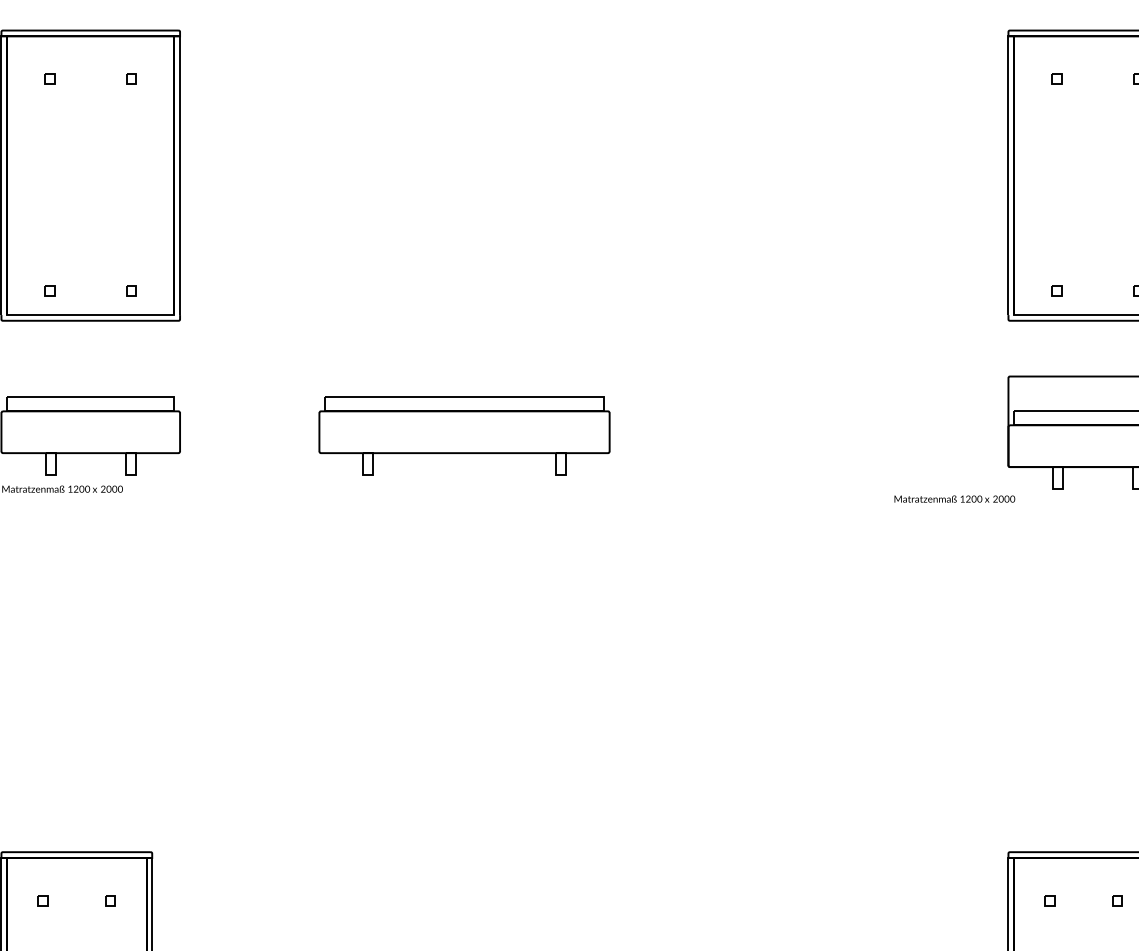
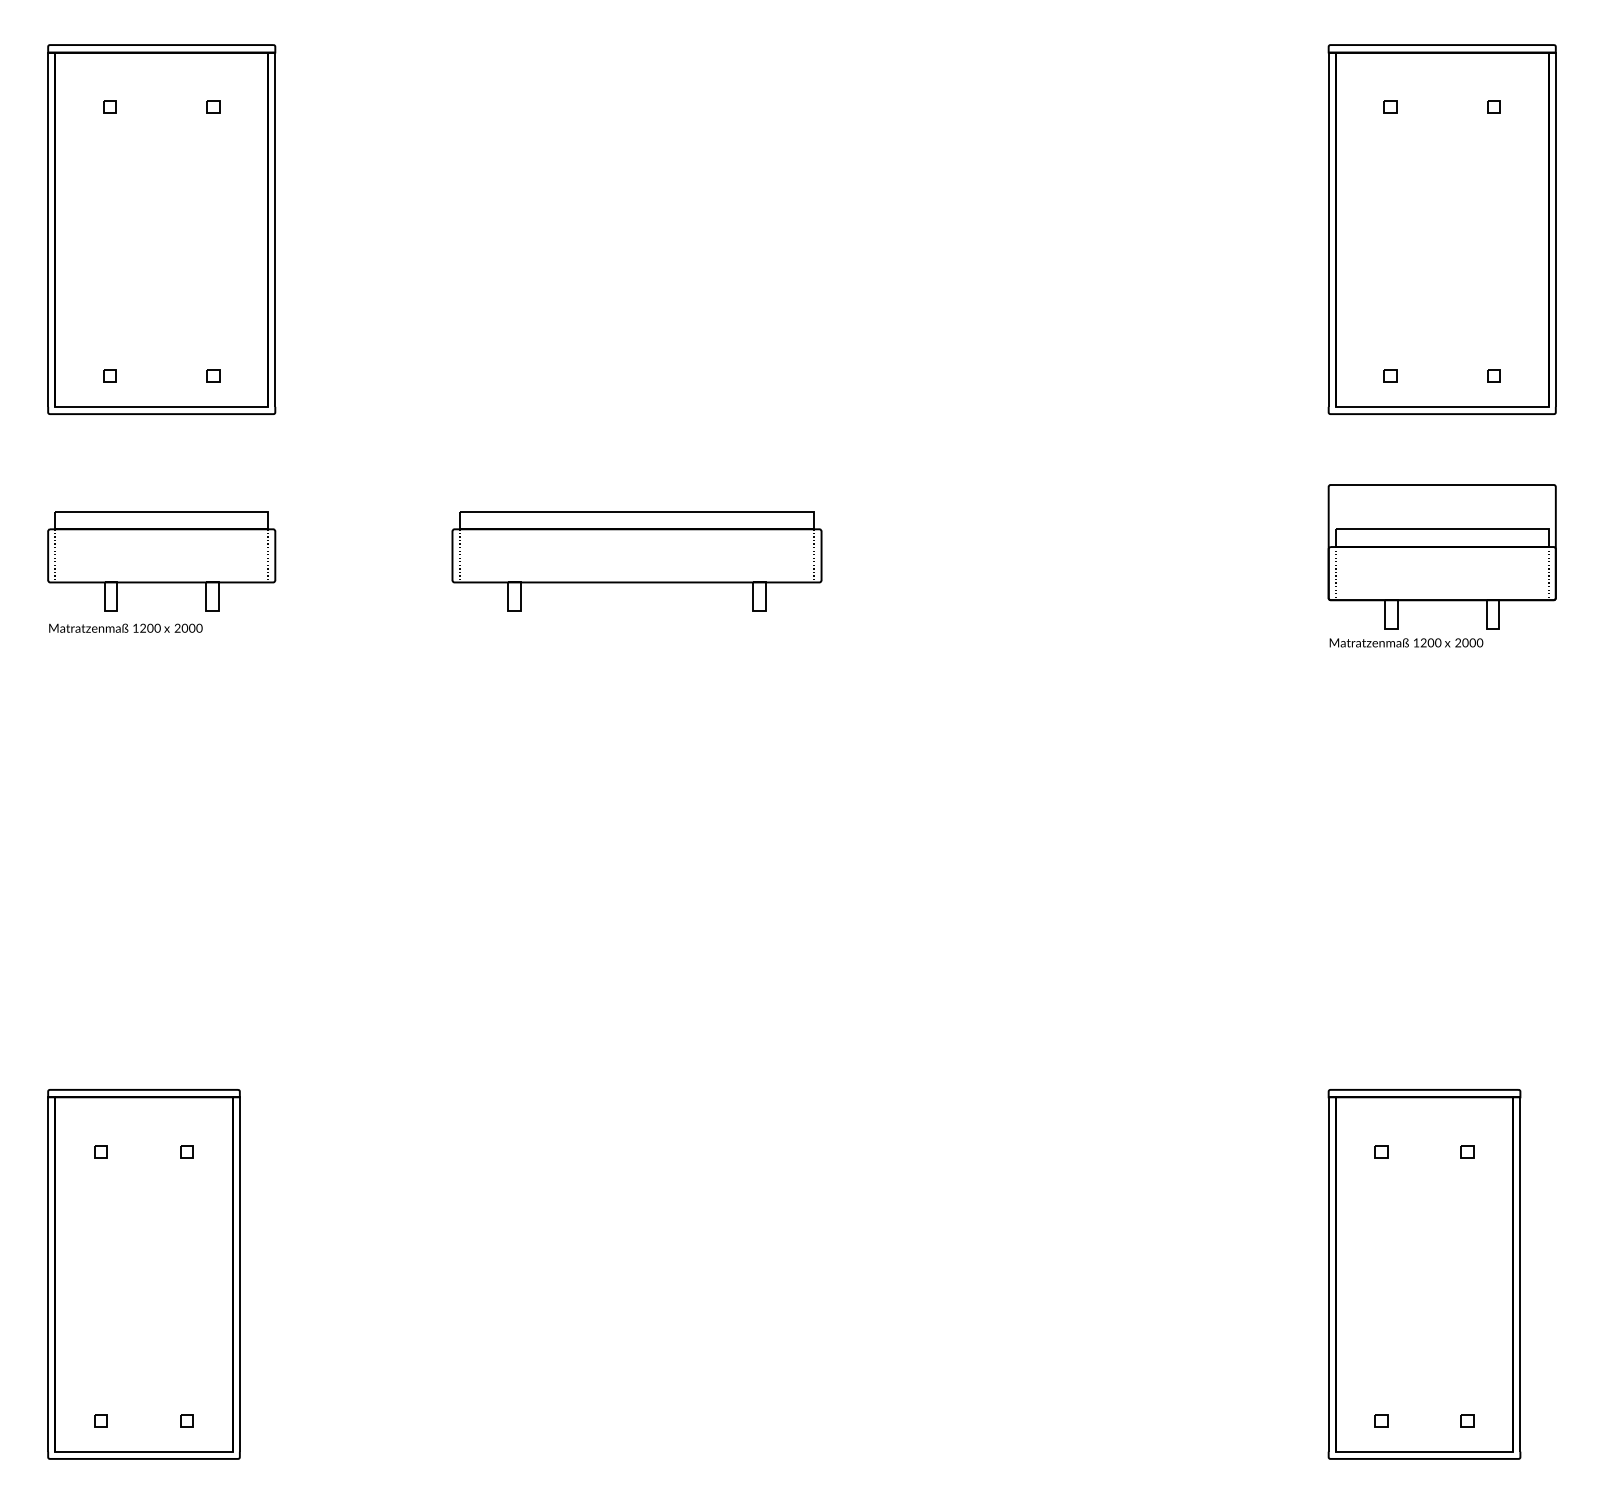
line: (7, 431) -> (55, 555), added
line: (174, 431) -> (268, 555), added
line: (324, 431) -> (459, 555), added
line: (604, 431) -> (814, 555), added
line: (1013, 446) -> (1335, 573), added
text: (954, 498) -> (1406, 642), moved

